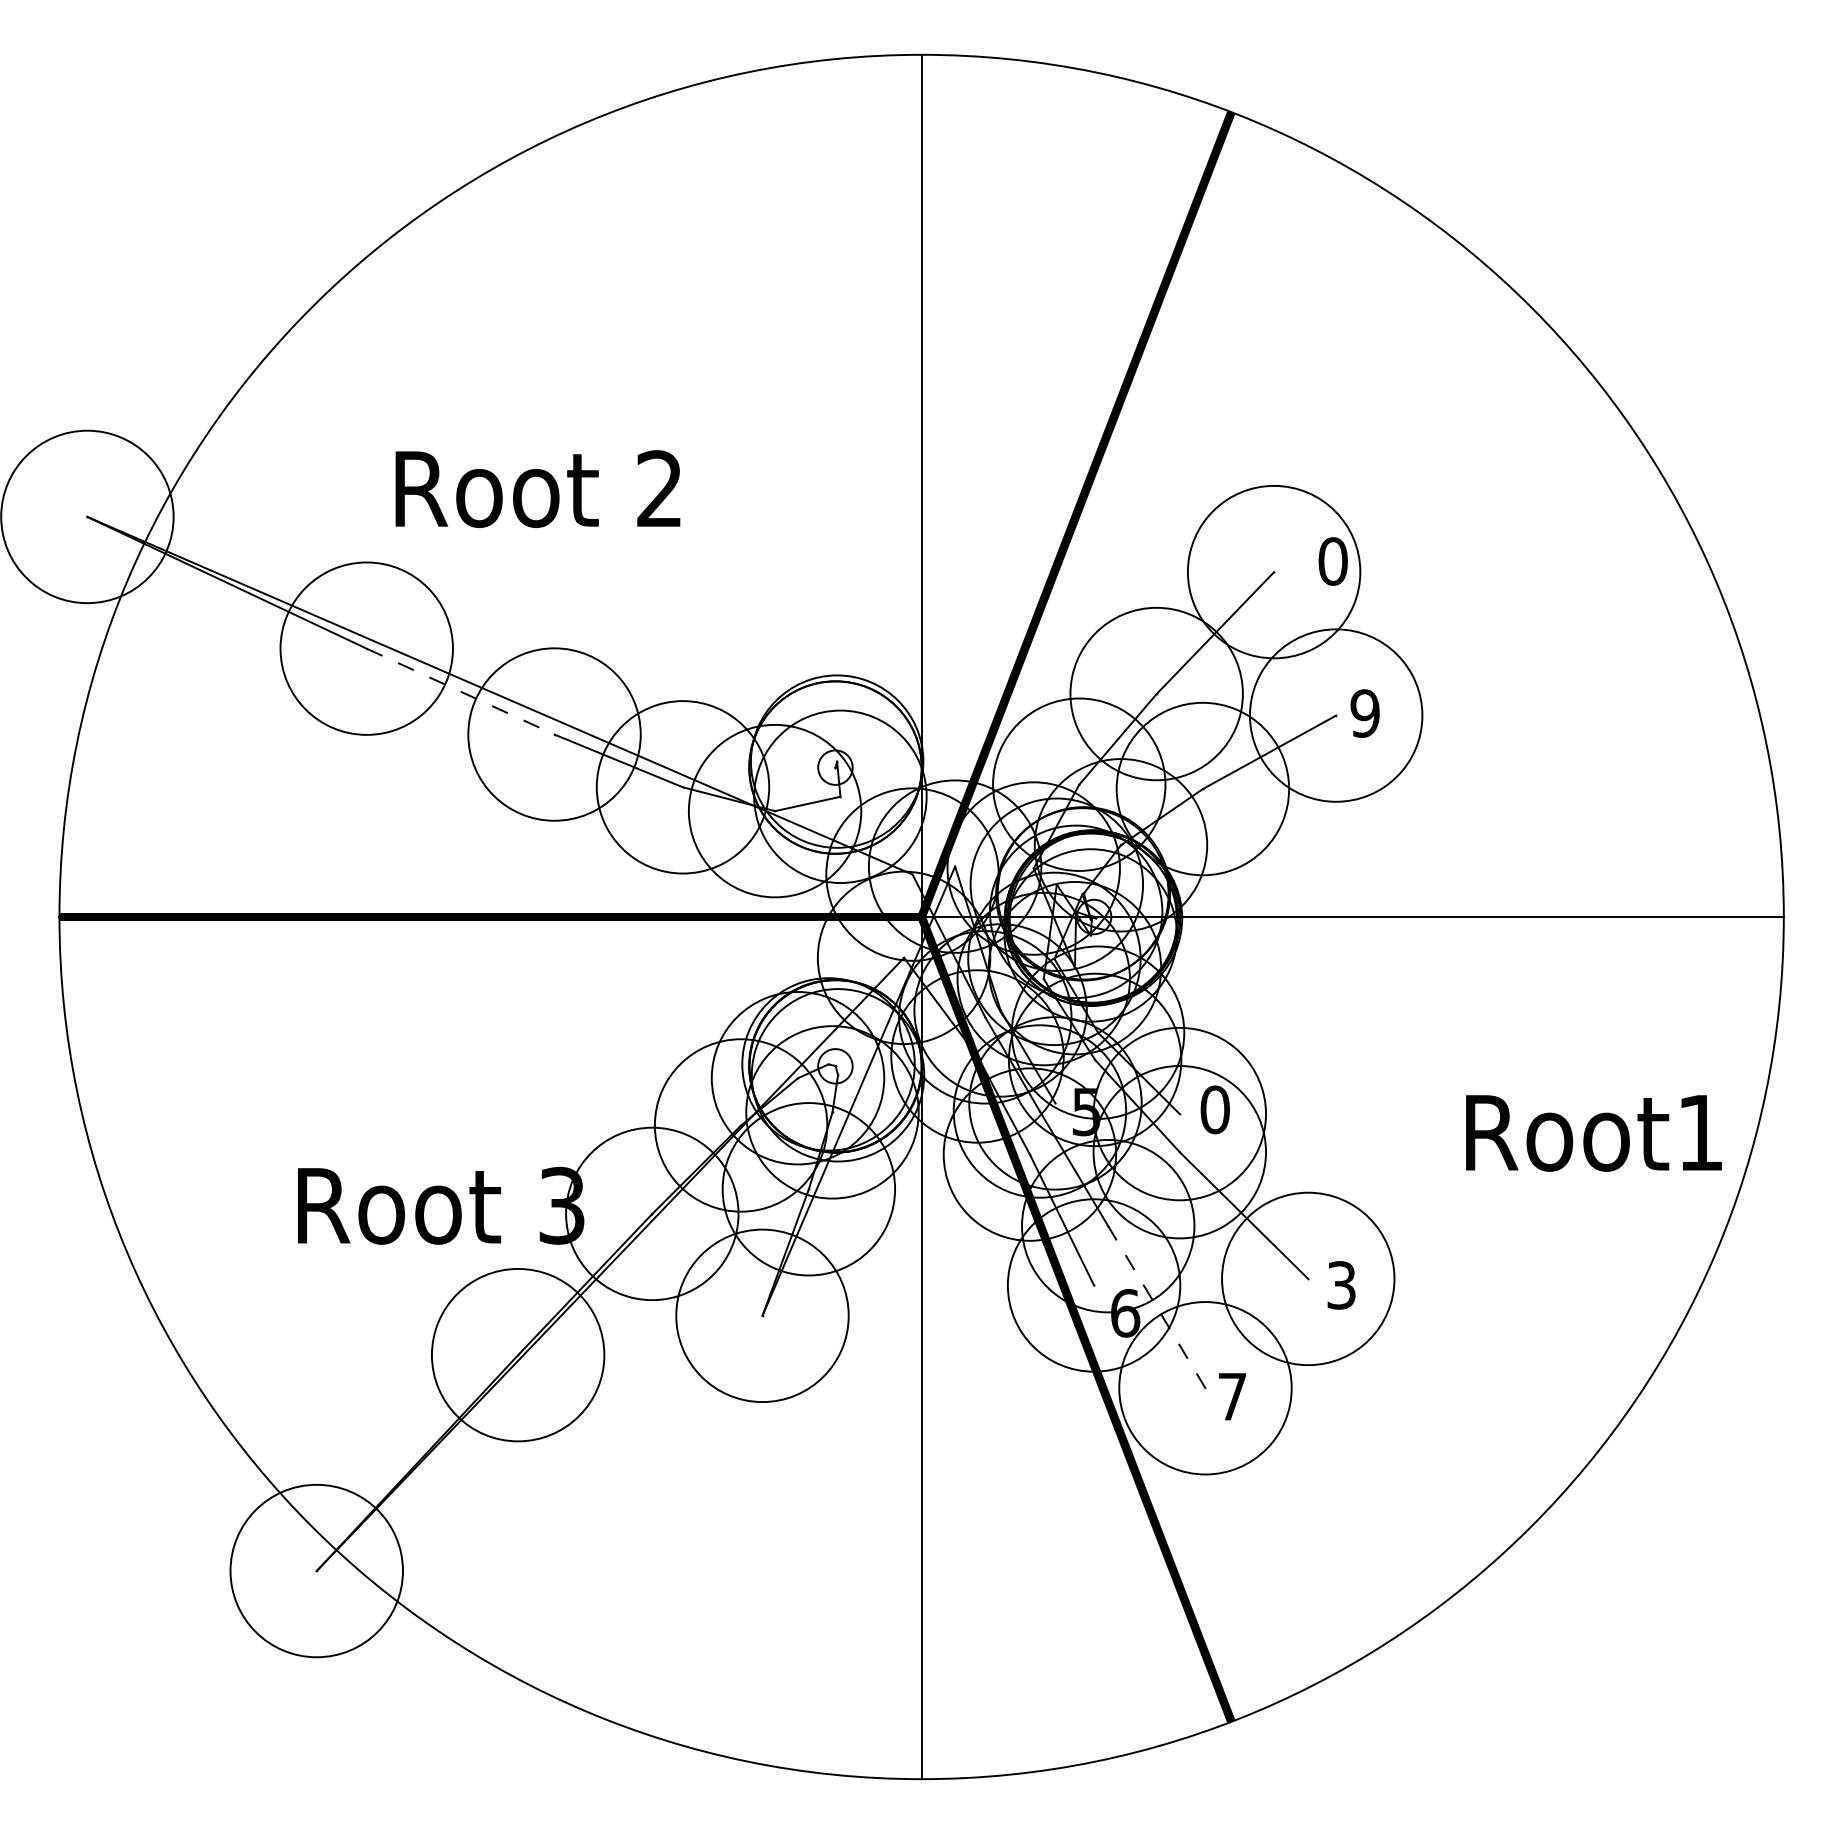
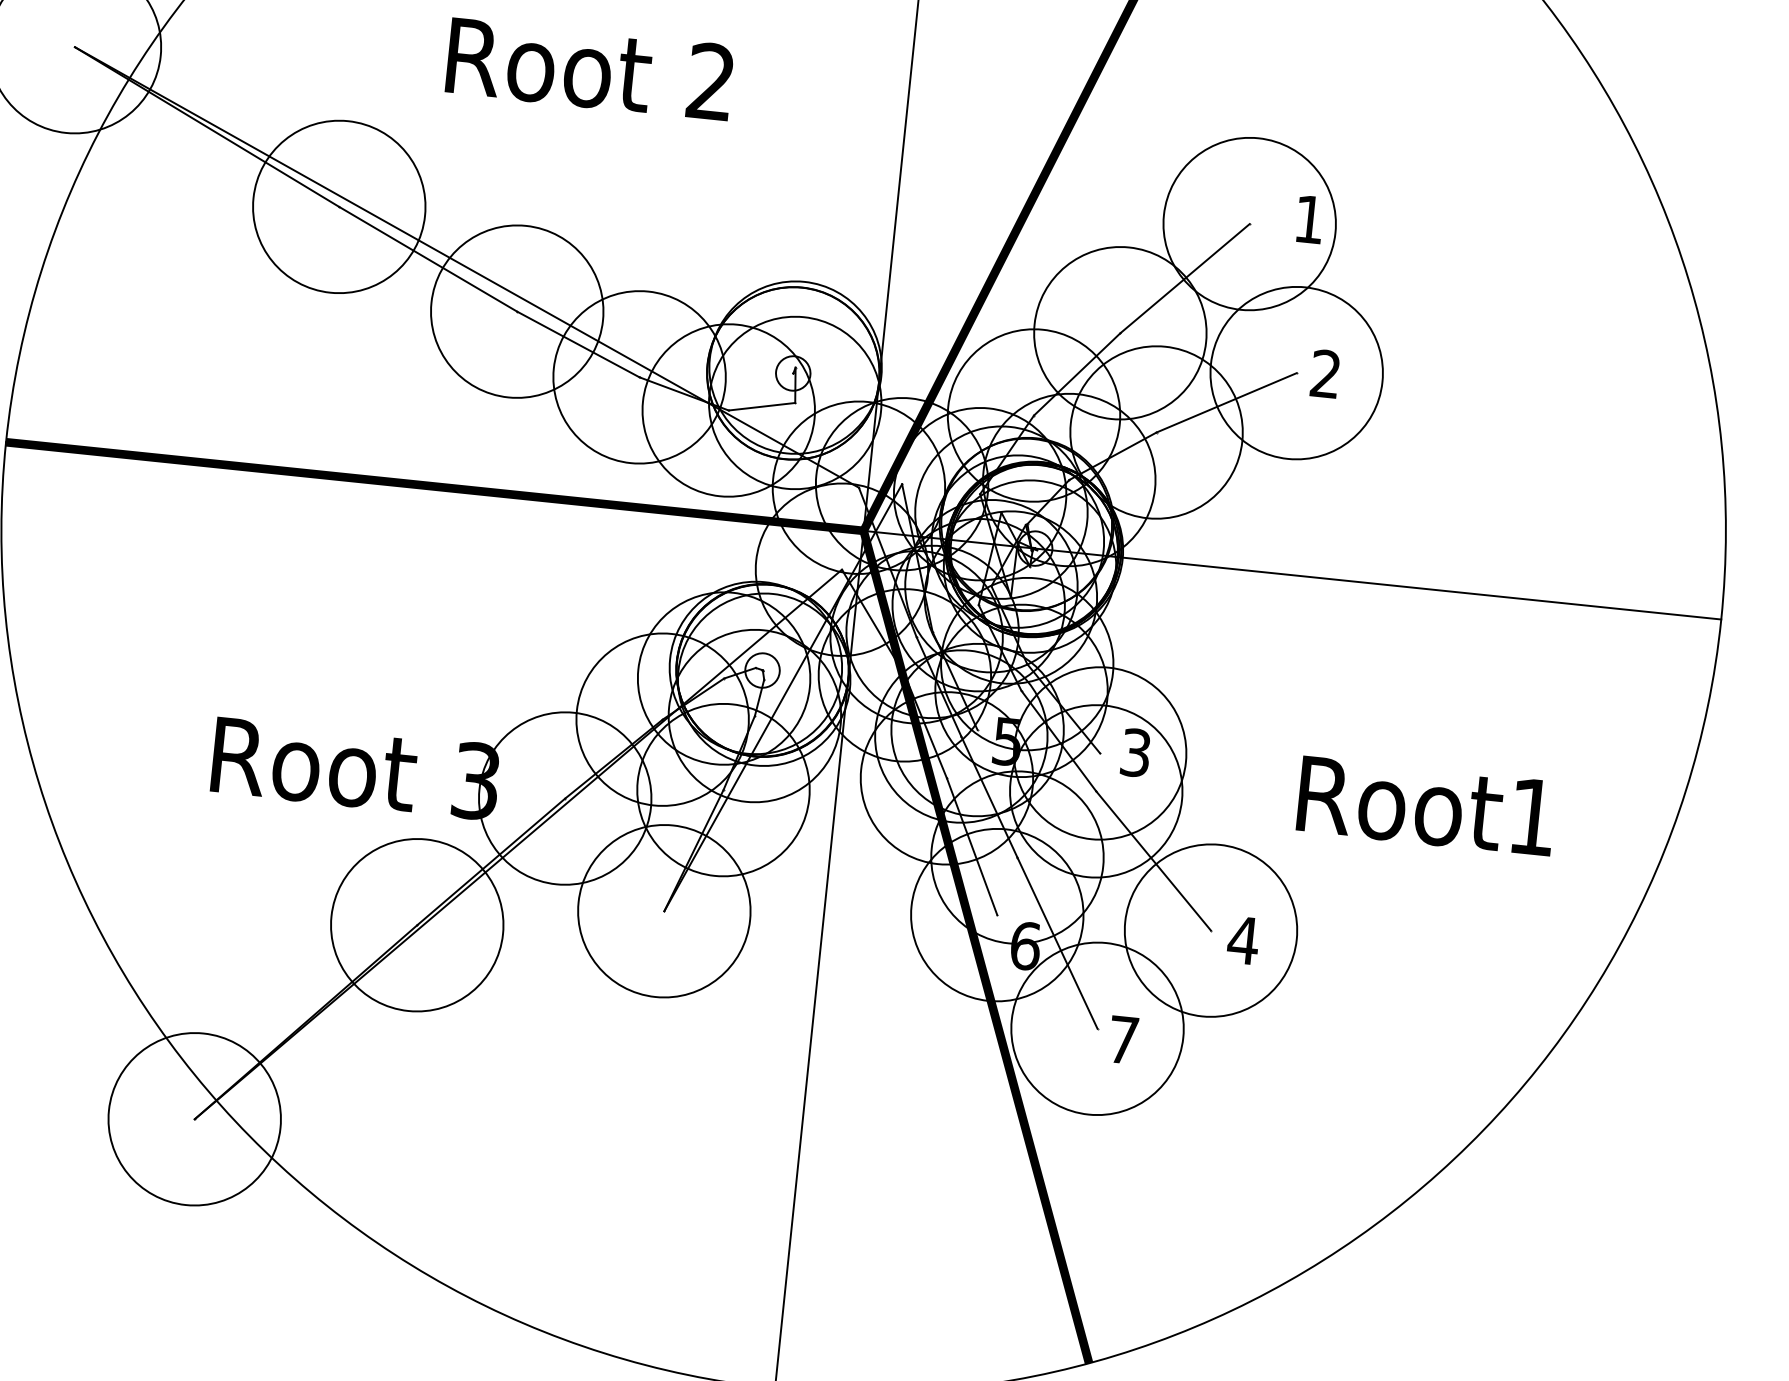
text: (537, 488) -> (589, 68), moved
text: (1332, 561) -> (1308, 219), 0 -> 1
line: (461, 691) -> (429, 259), dashed -> solid
text: (1364, 713) -> (1325, 373), 9 -> 2
text: (1214, 1109) -> (1135, 752), 0 -> 3
text: (1593, 1133) -> (1426, 806), moved
text: (1341, 1285) -> (1243, 940), 3 -> 4
line: (1156, 1307) -> (1057, 943), dashed -> solid

